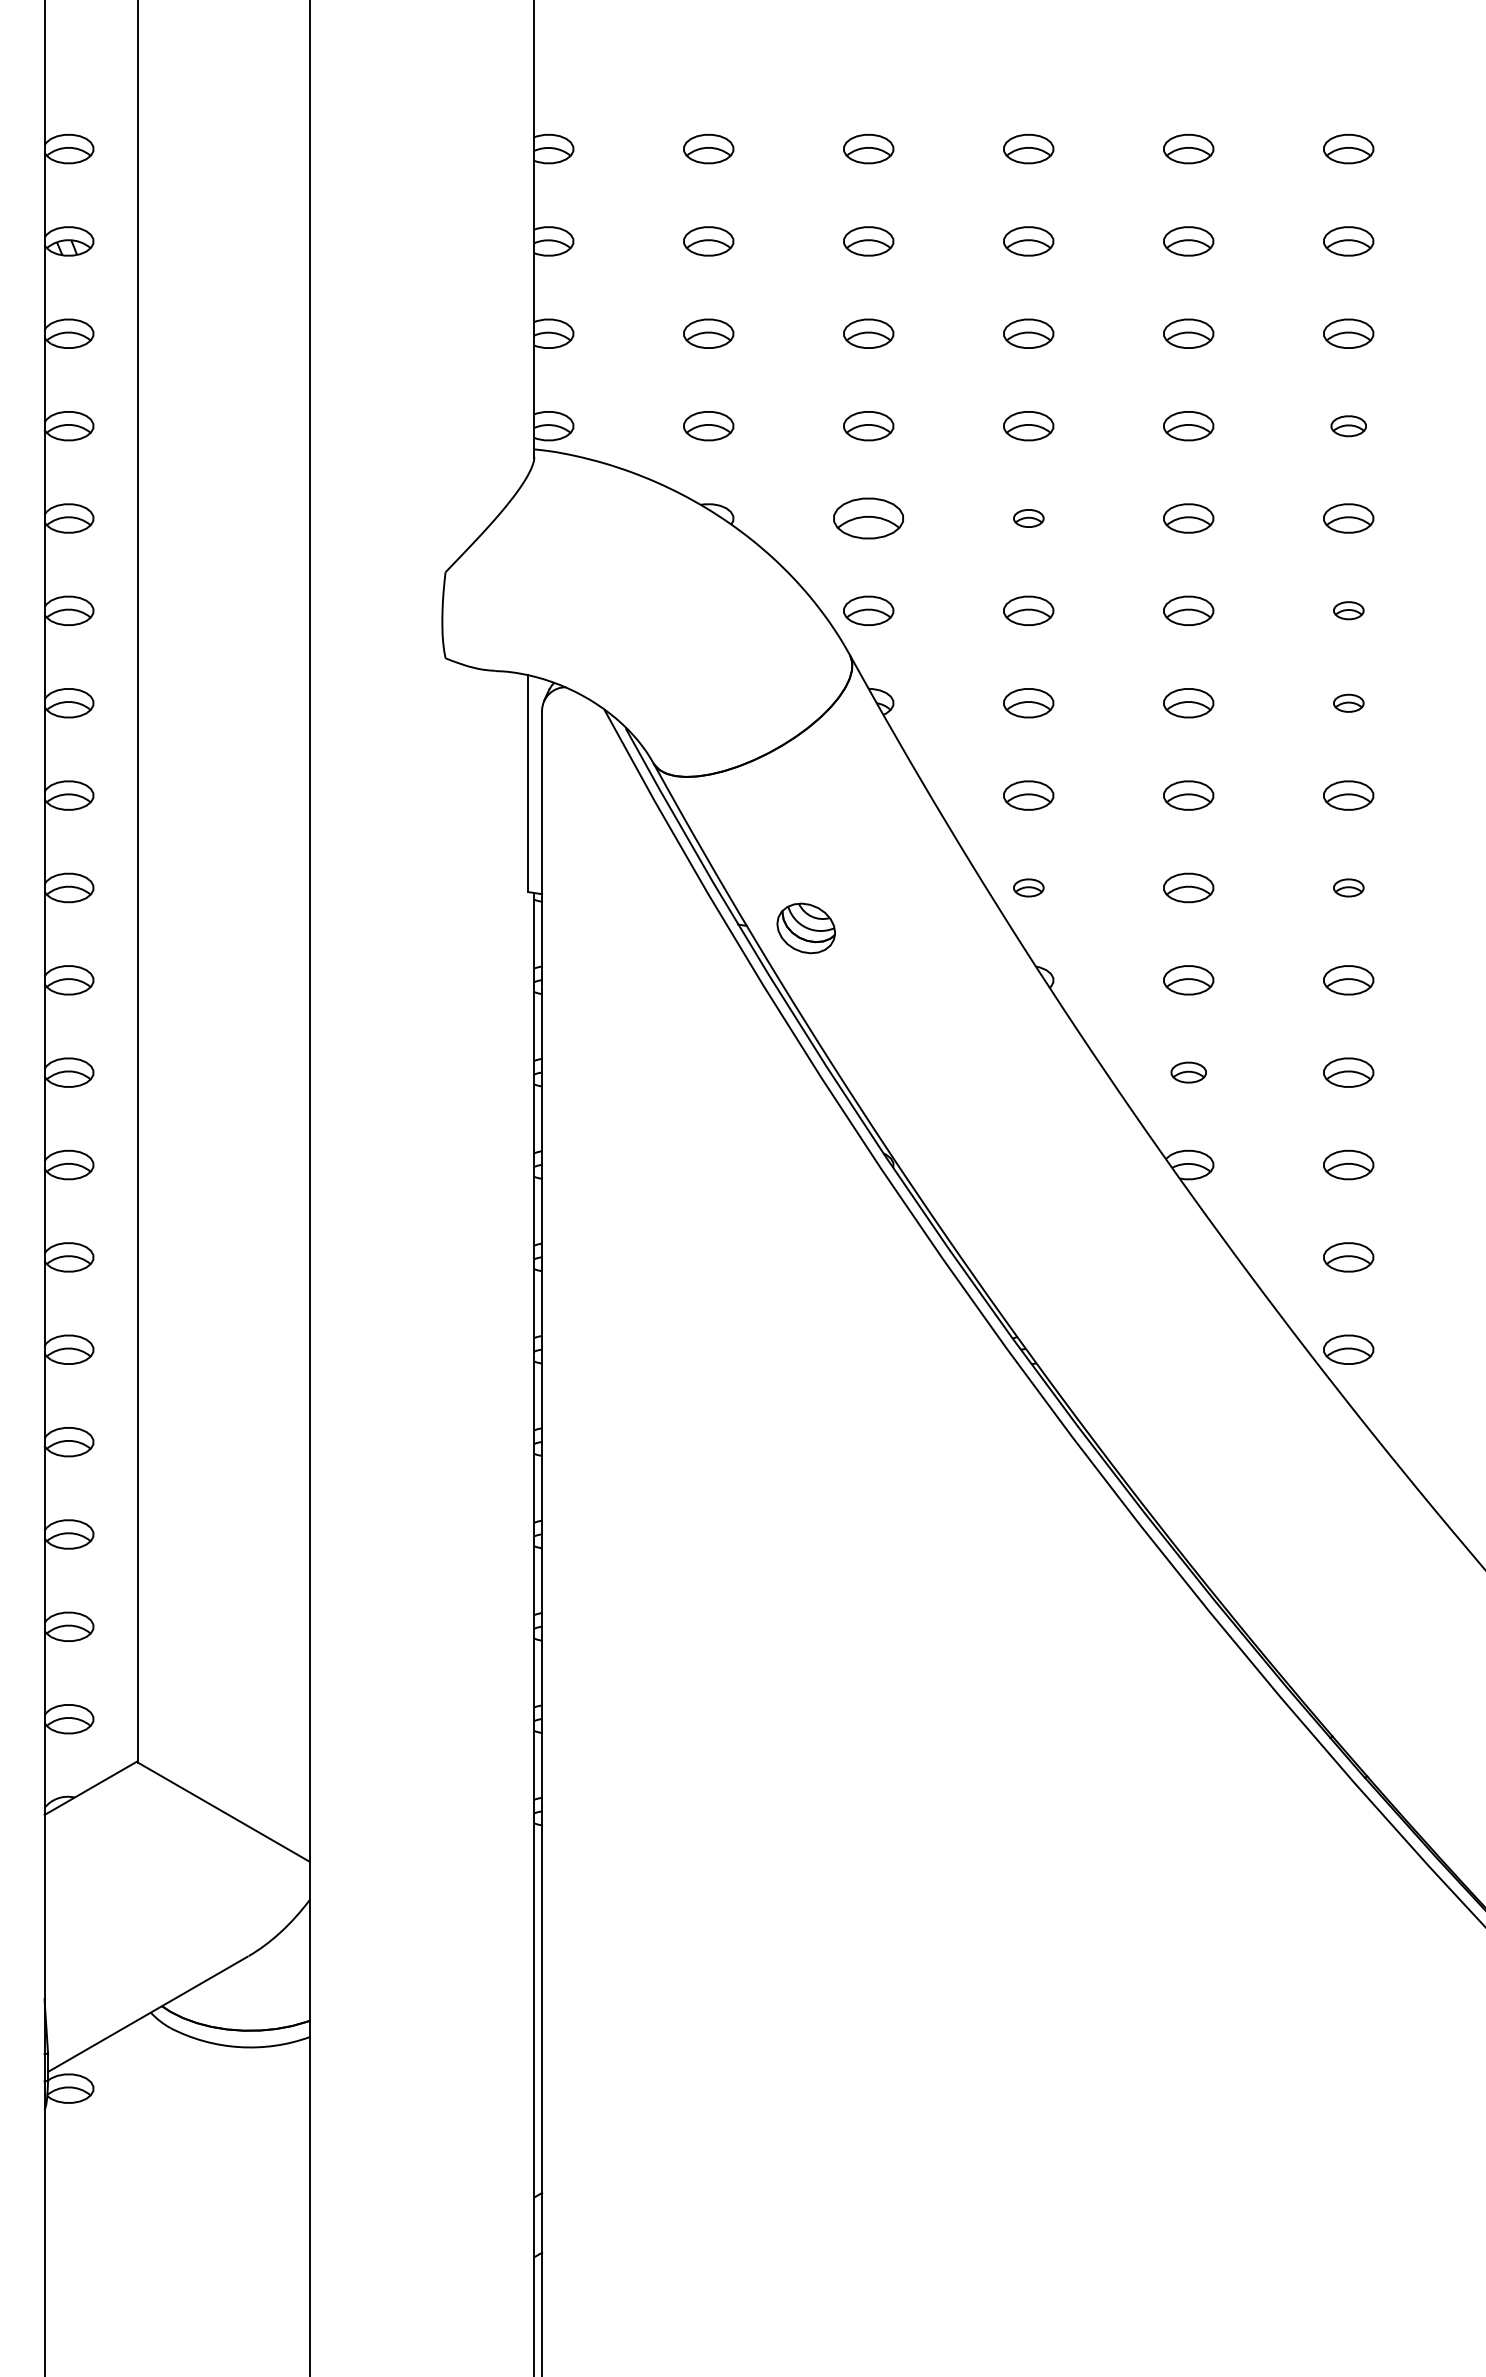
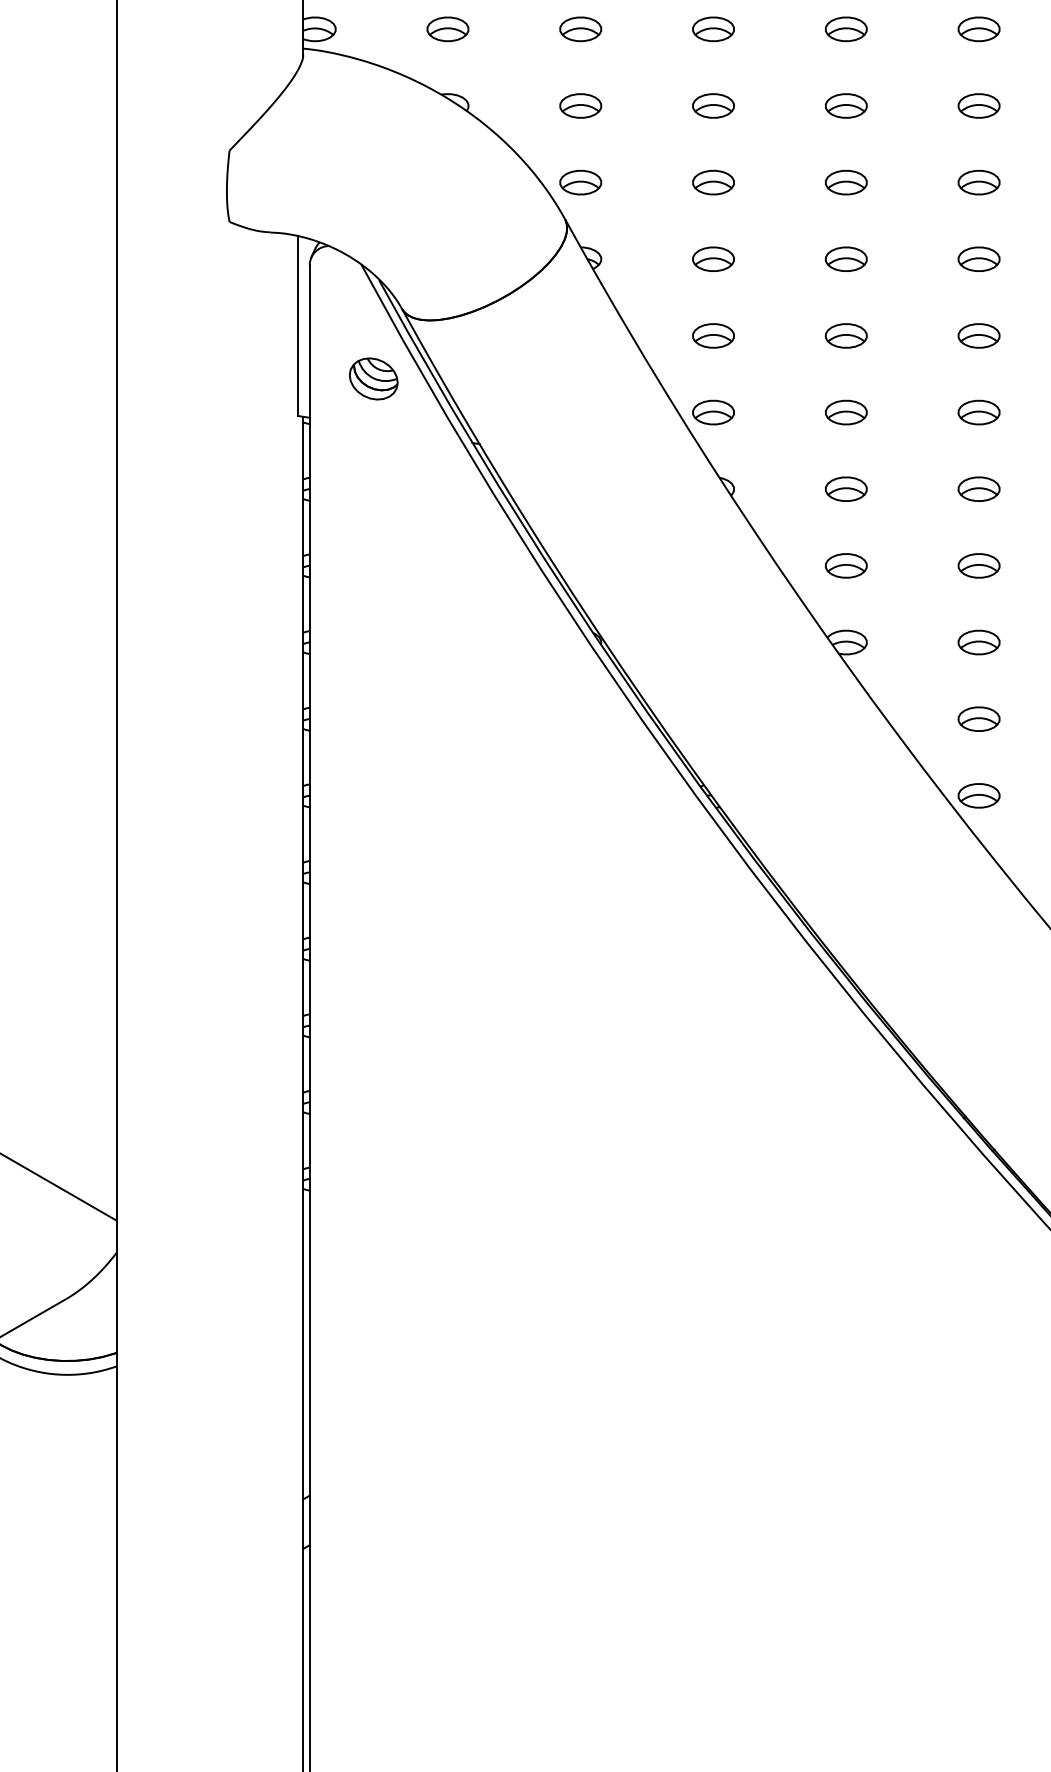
part: (1348, 426) -> (978, 29), size x1.43
part: (868, 518) -> (580, 105), size x0.71
part: (1028, 518) -> (713, 105), size x1.67
part: (1348, 610) -> (978, 182), size x1.67
part: (1348, 703) -> (978, 259), size x1.67
part: (1028, 887) -> (713, 412), size x1.67
part: (1348, 887) -> (978, 412), size x1.67
part: (805, 928) -> (373, 379), moved
part: (1188, 1072) -> (846, 565), size x1.43

